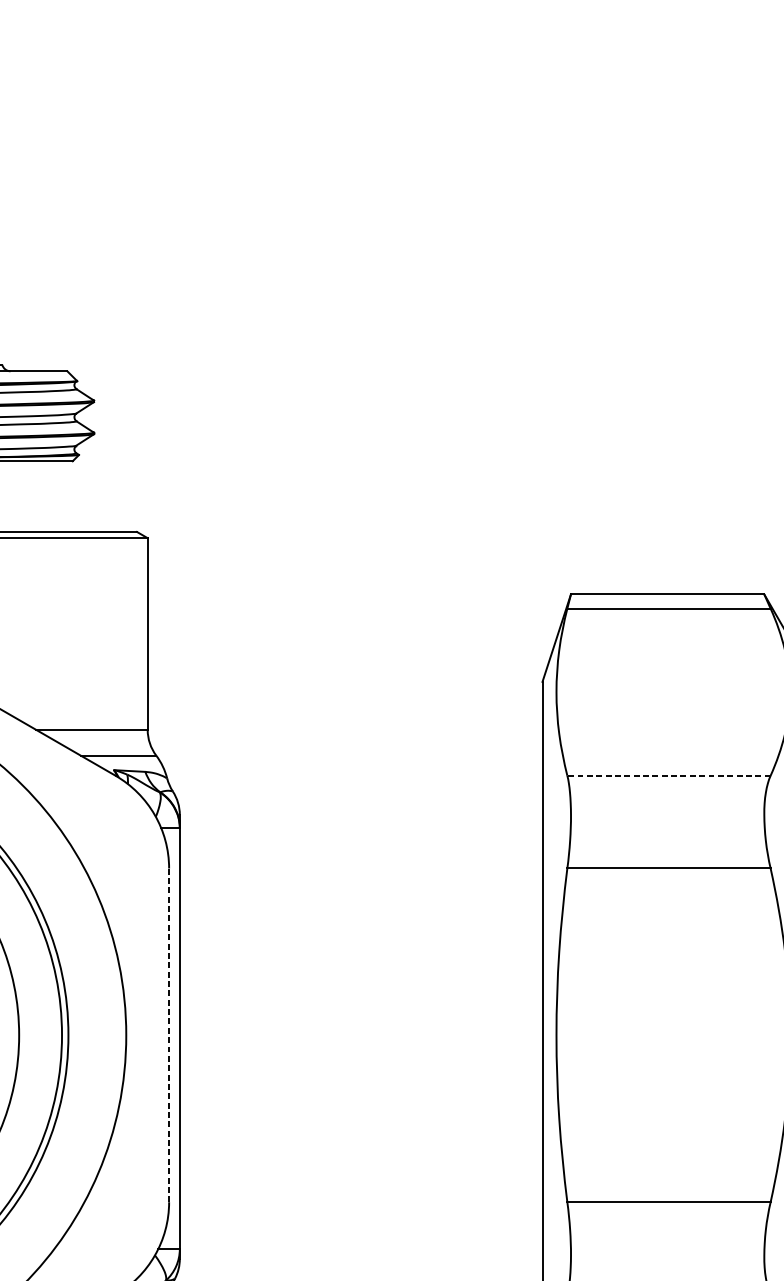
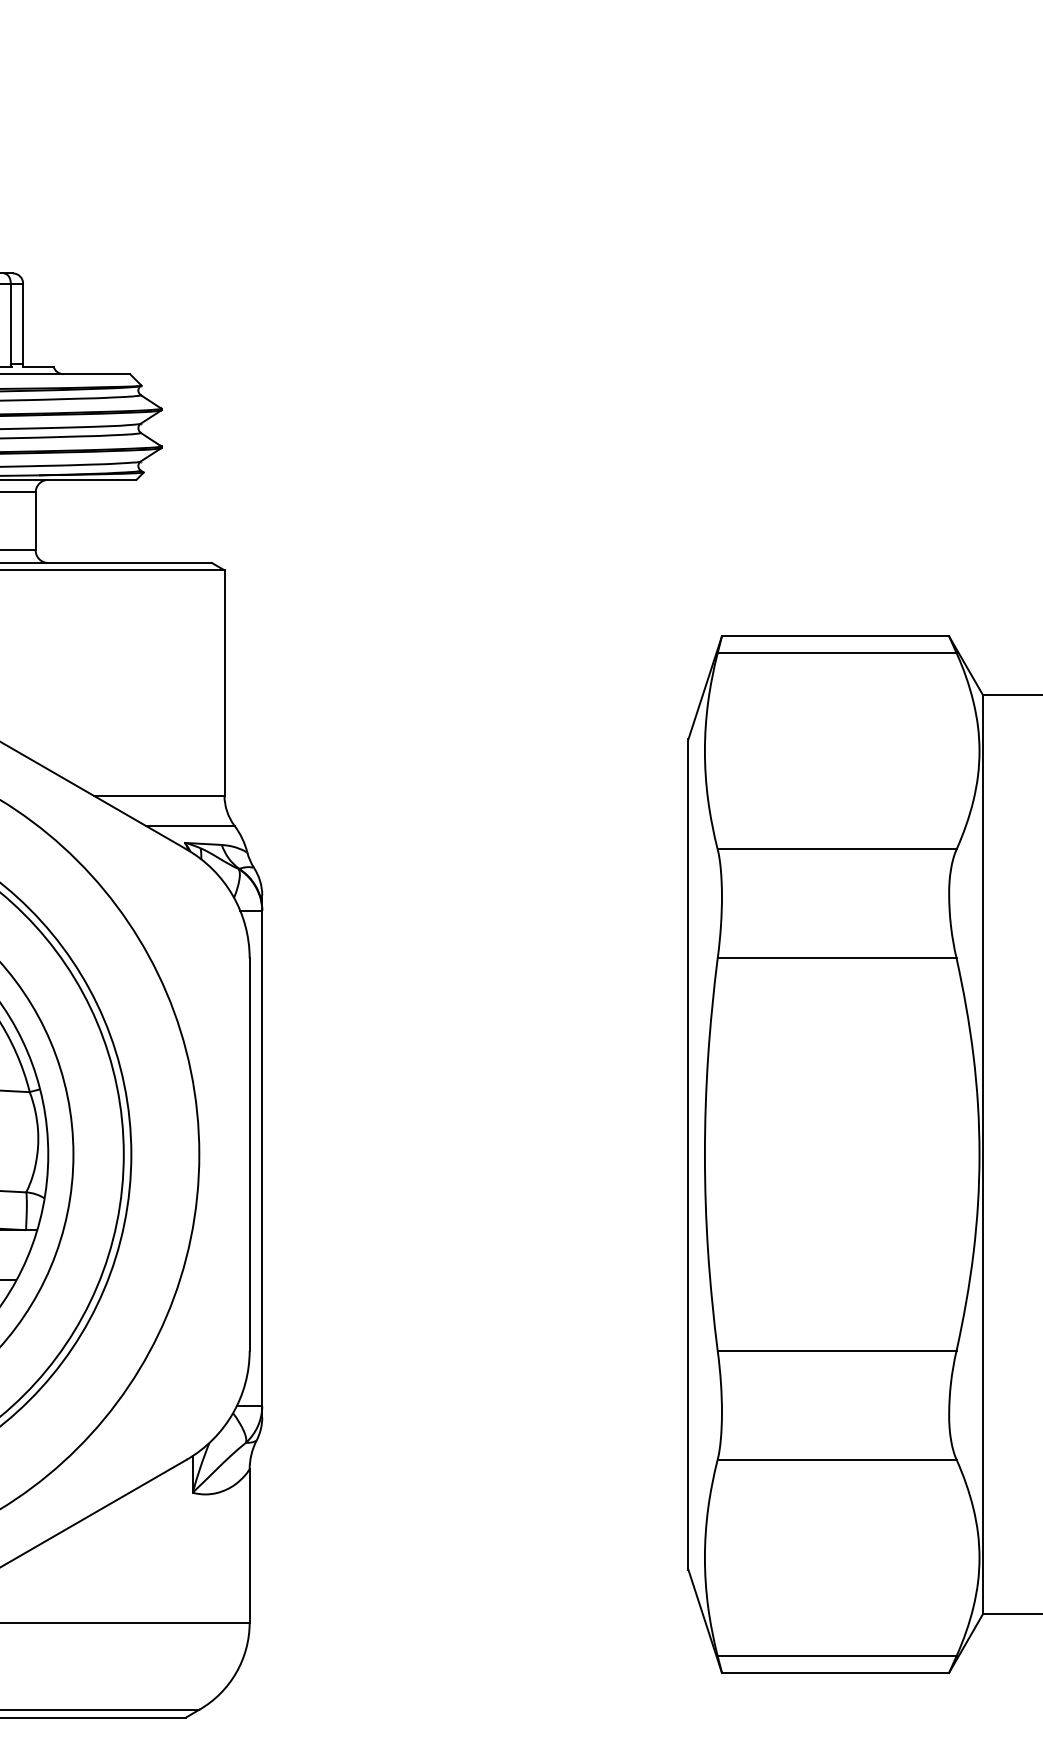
line: (668, 775) -> (836, 849), dashed -> solid
line: (168, 1035) -> (249, 1154), dashed -> solid

